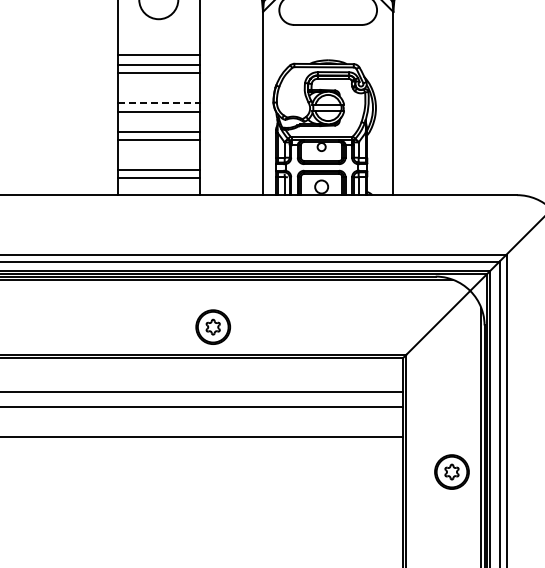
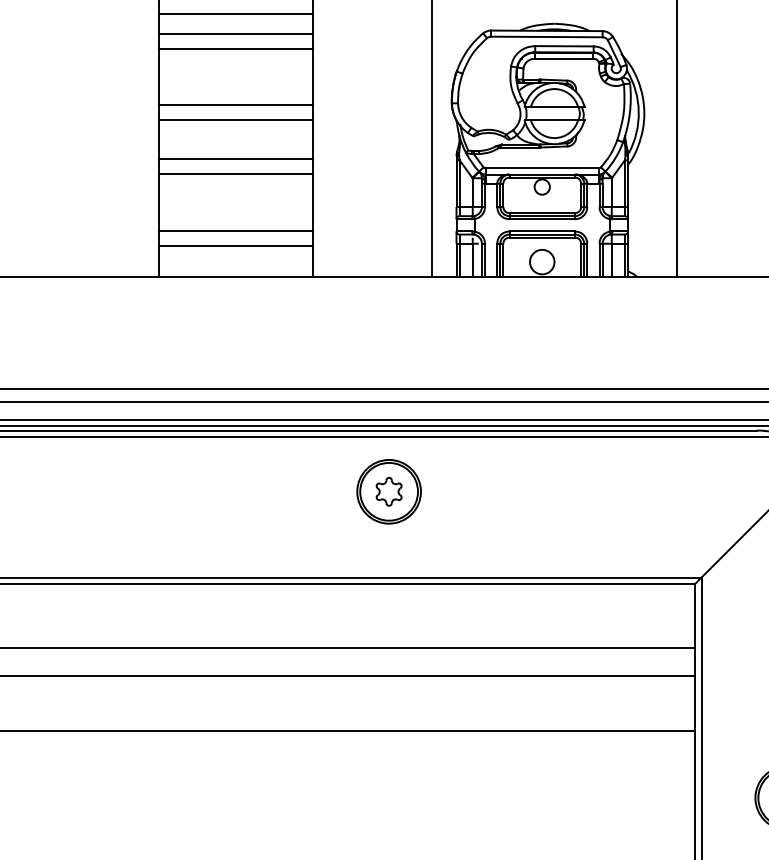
line: (158, 103) -> (235, 105), dashed -> solid
part: (213, 326) -> (389, 490), moved

